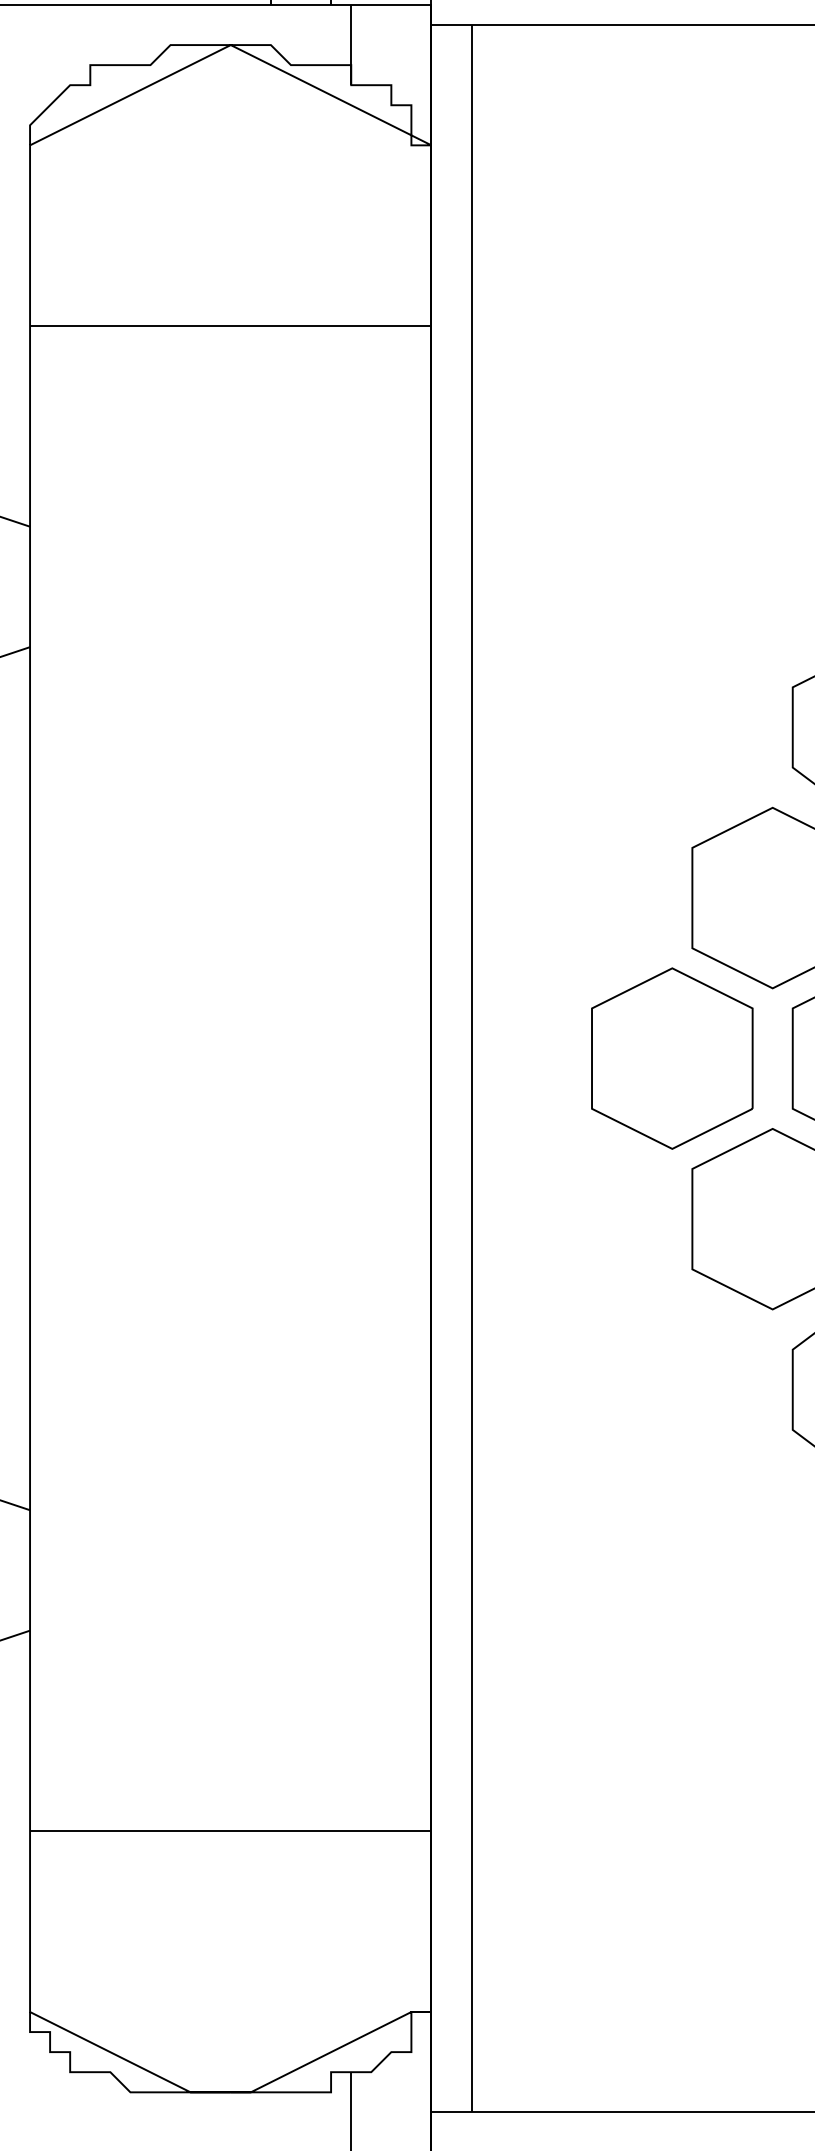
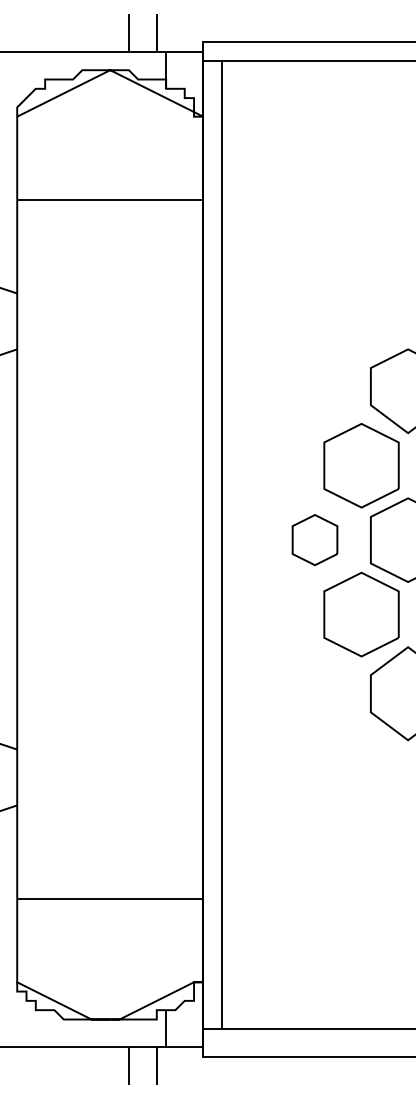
part: (671, 1057) -> (314, 539), size x0.6

